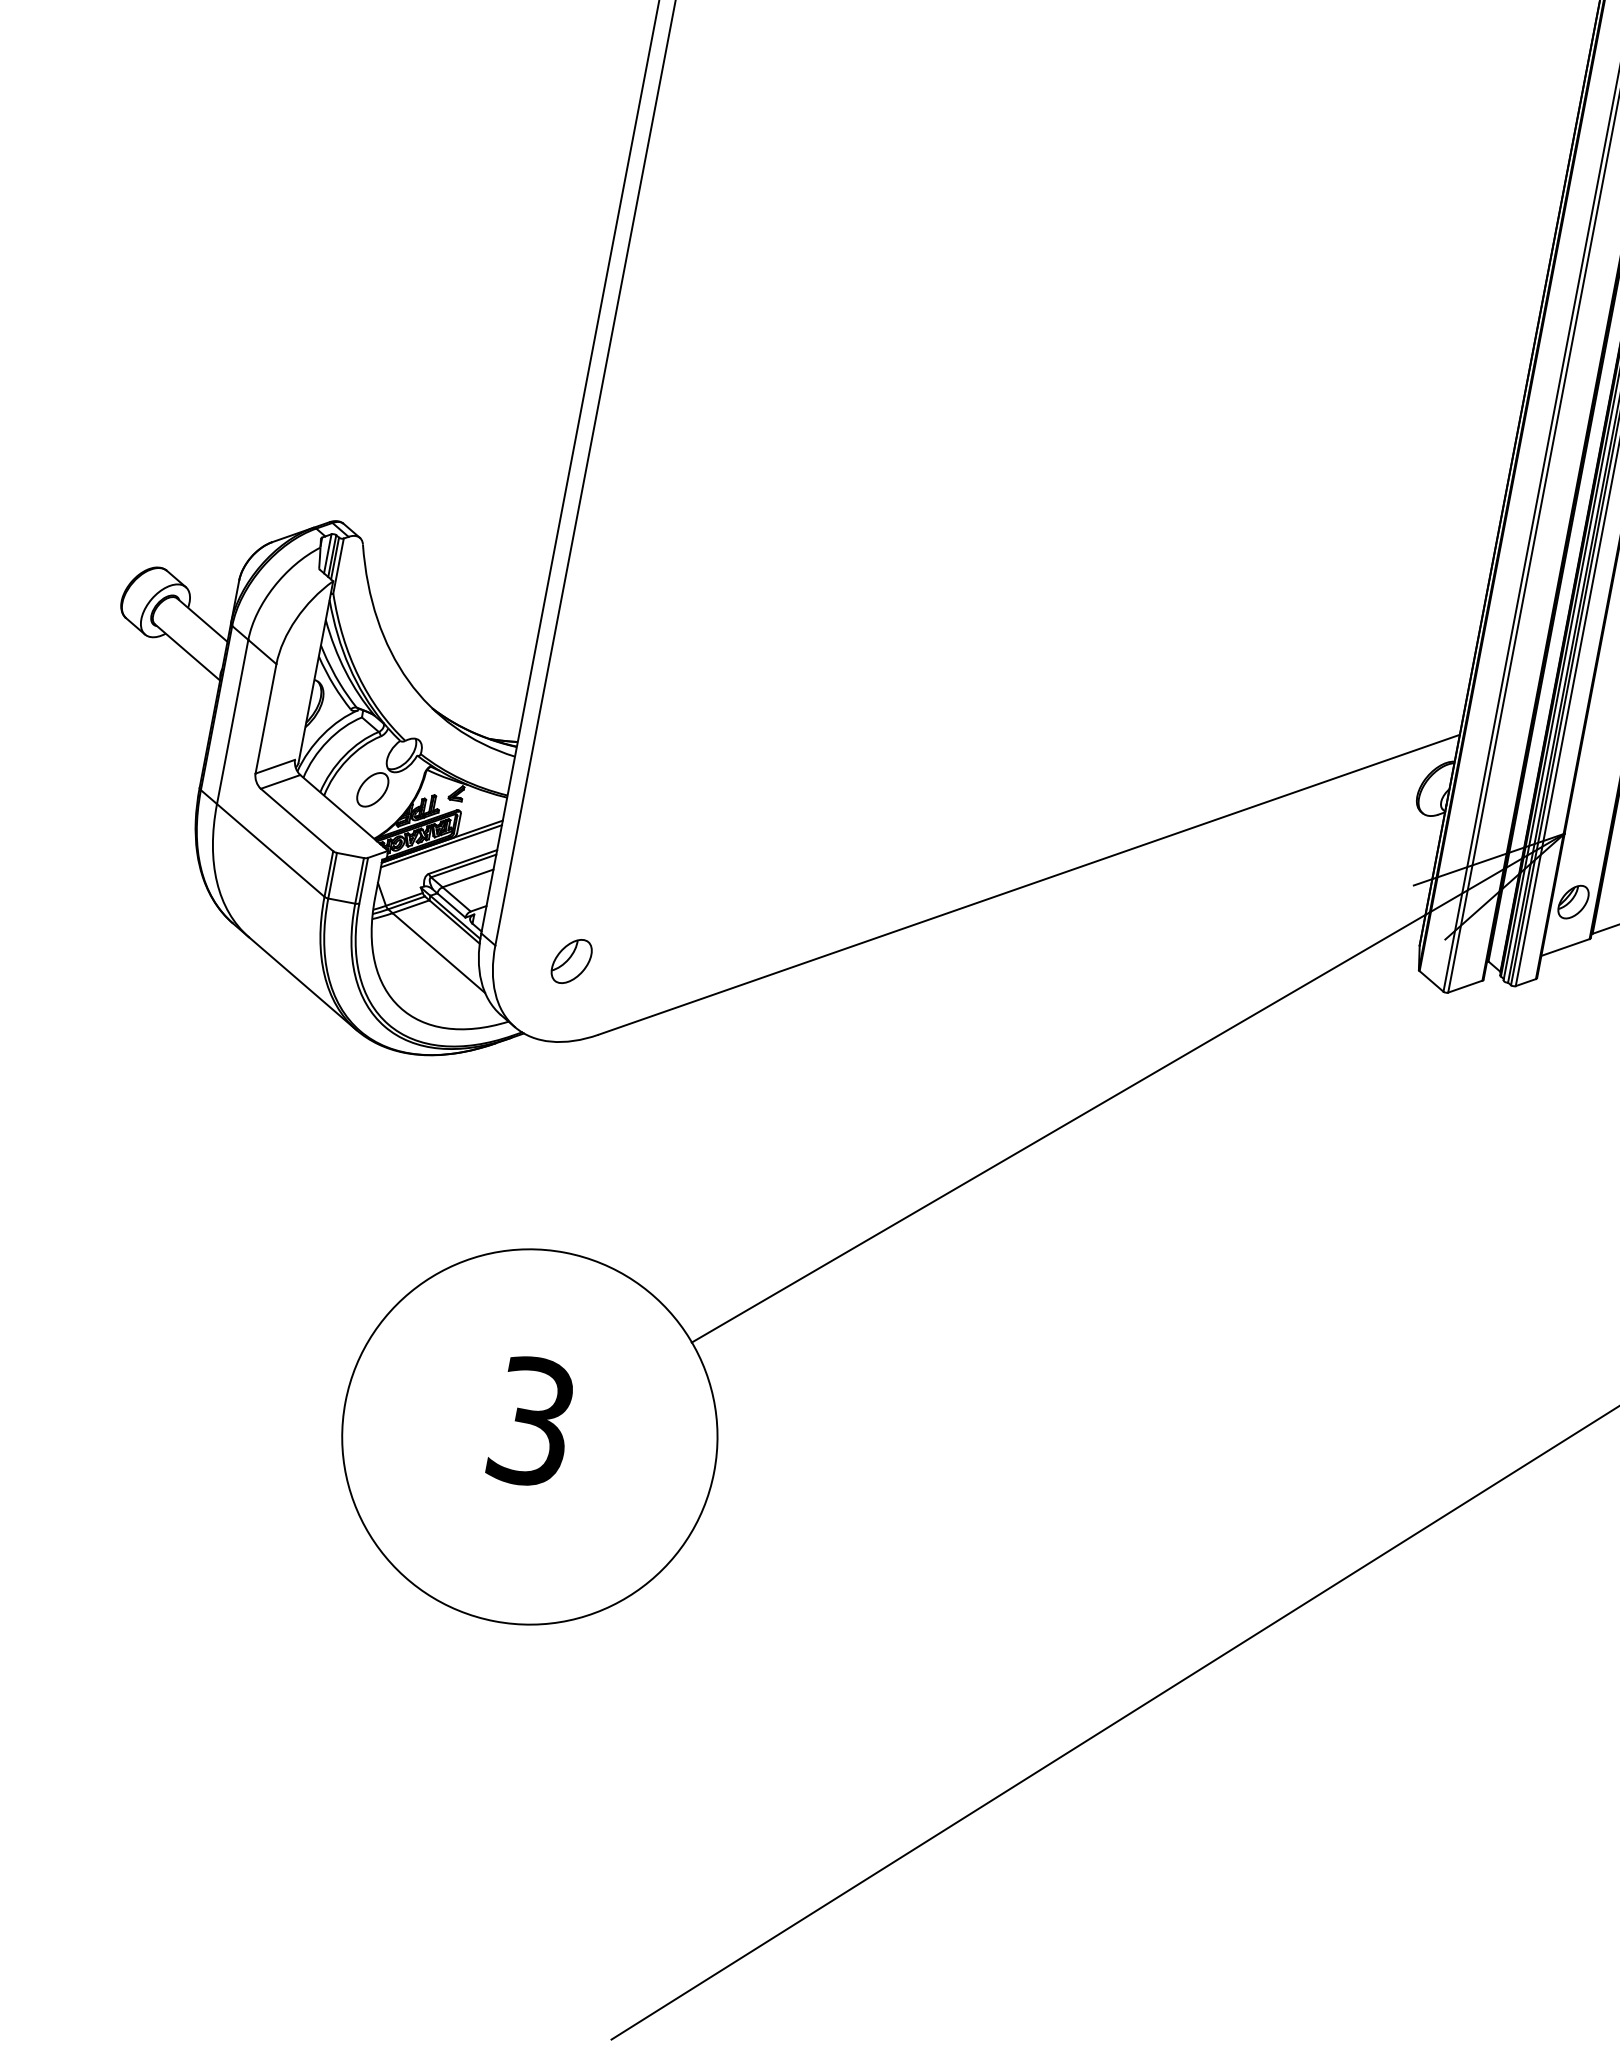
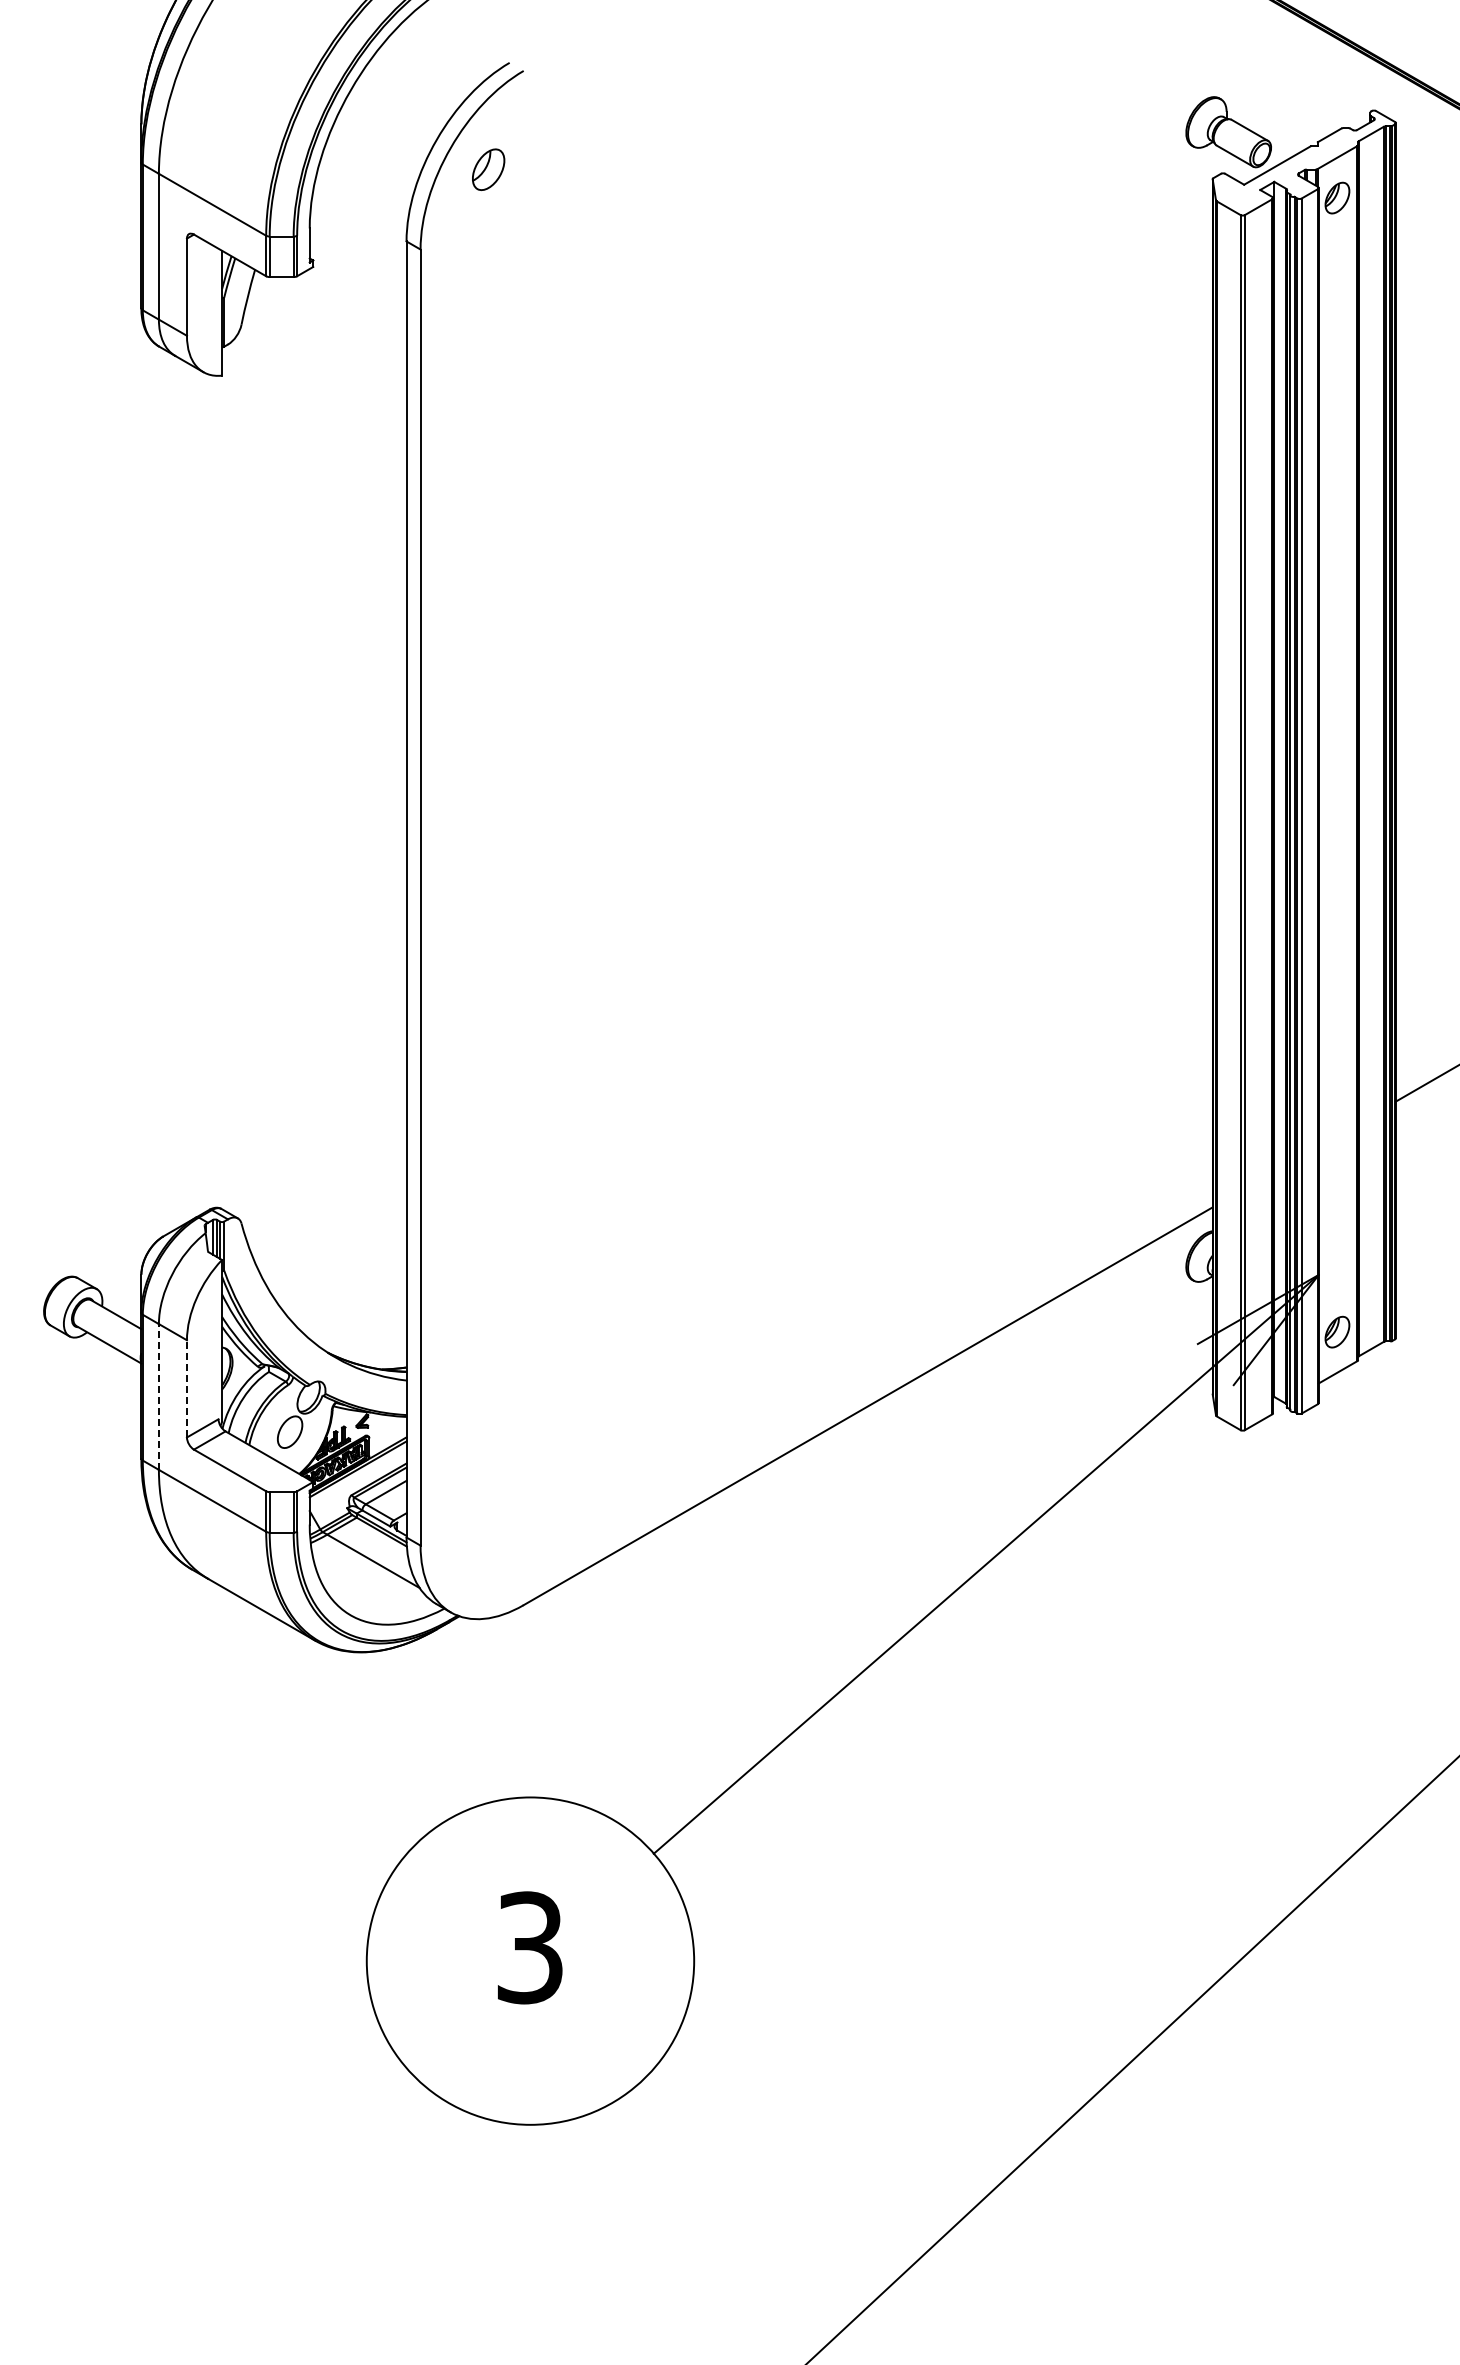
line: (265, 718) -> (186, 1388), solid -> dashed
line: (232, 721) -> (158, 1396), solid -> dashed
part: (571, 961) -> (488, 1546), removed

